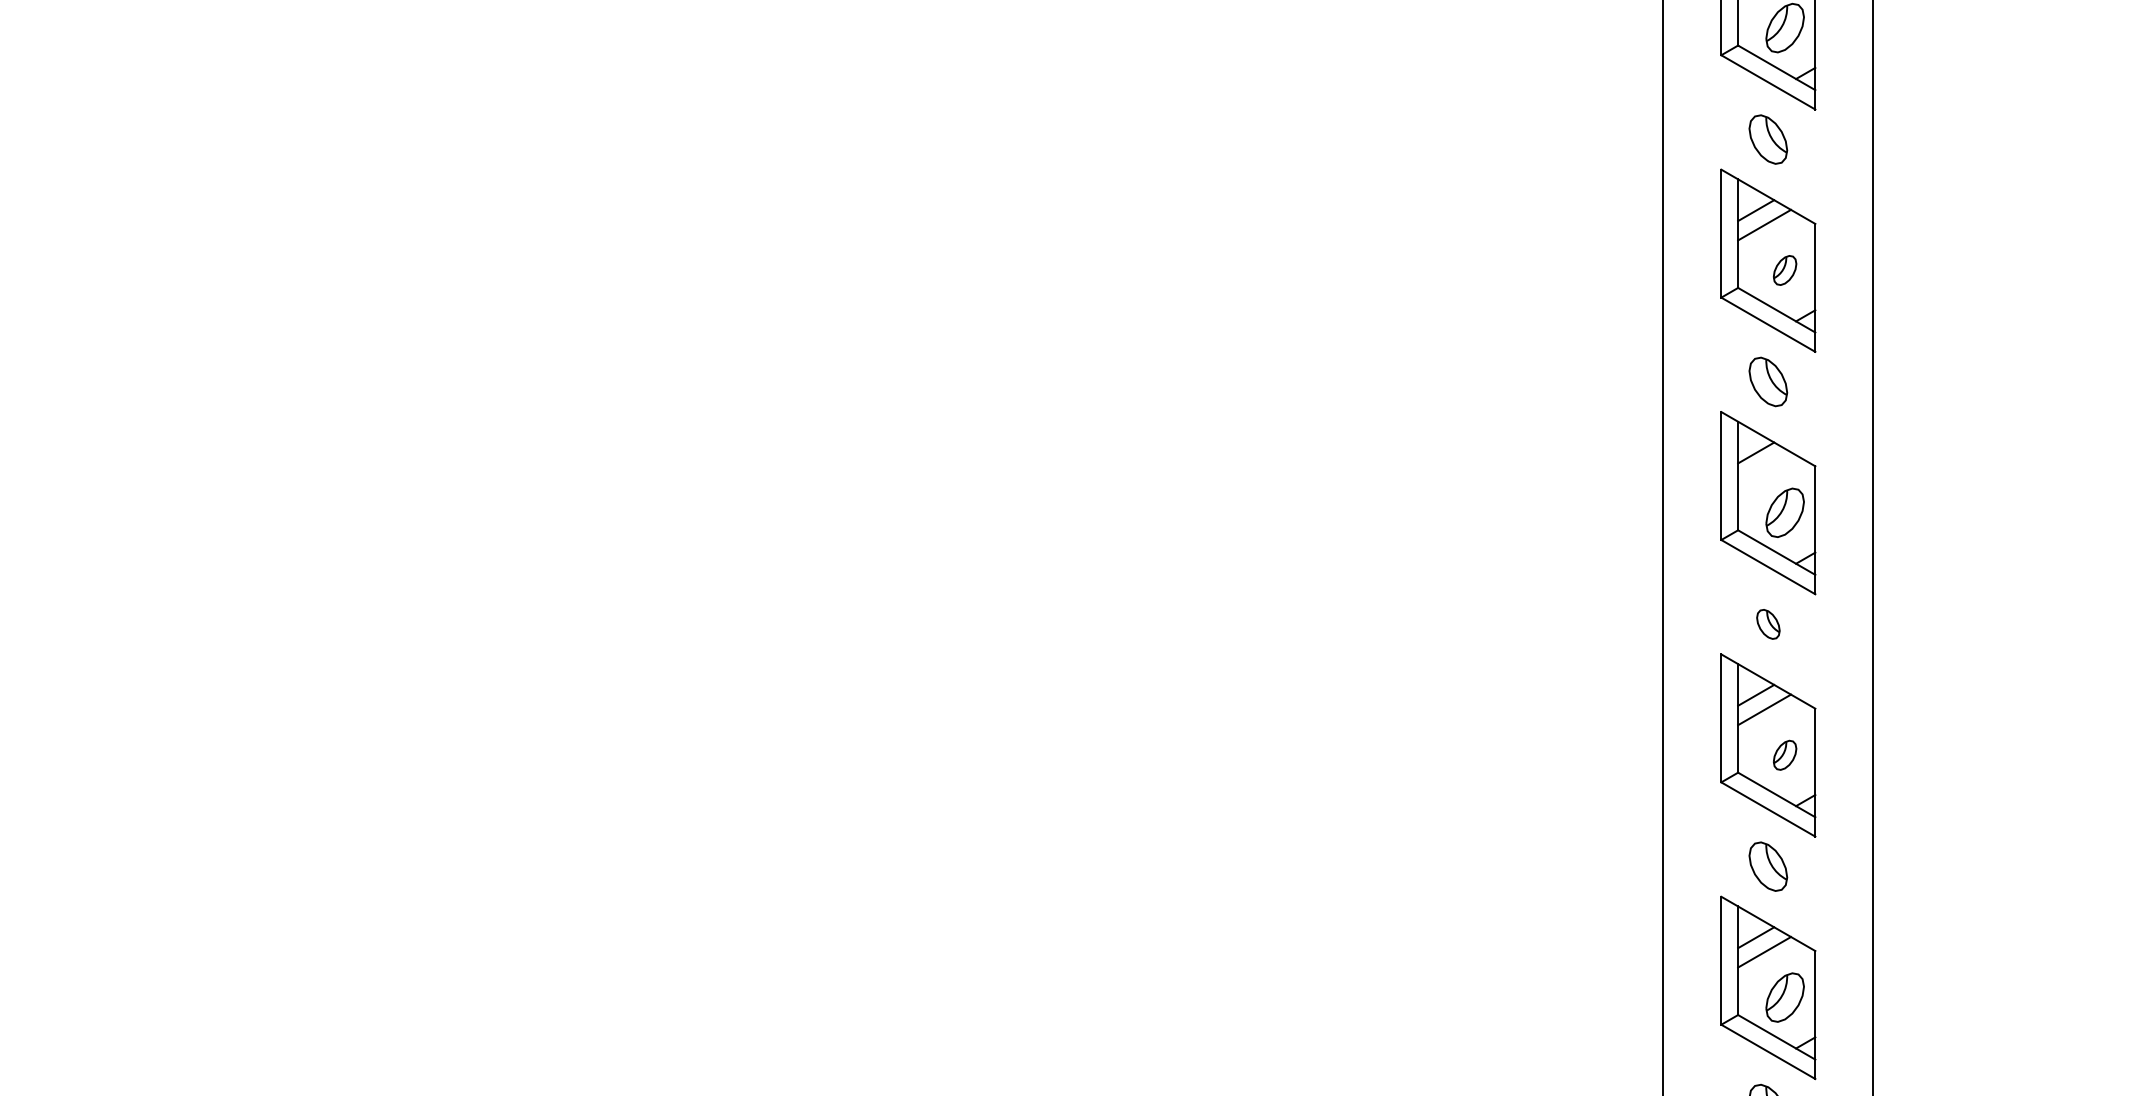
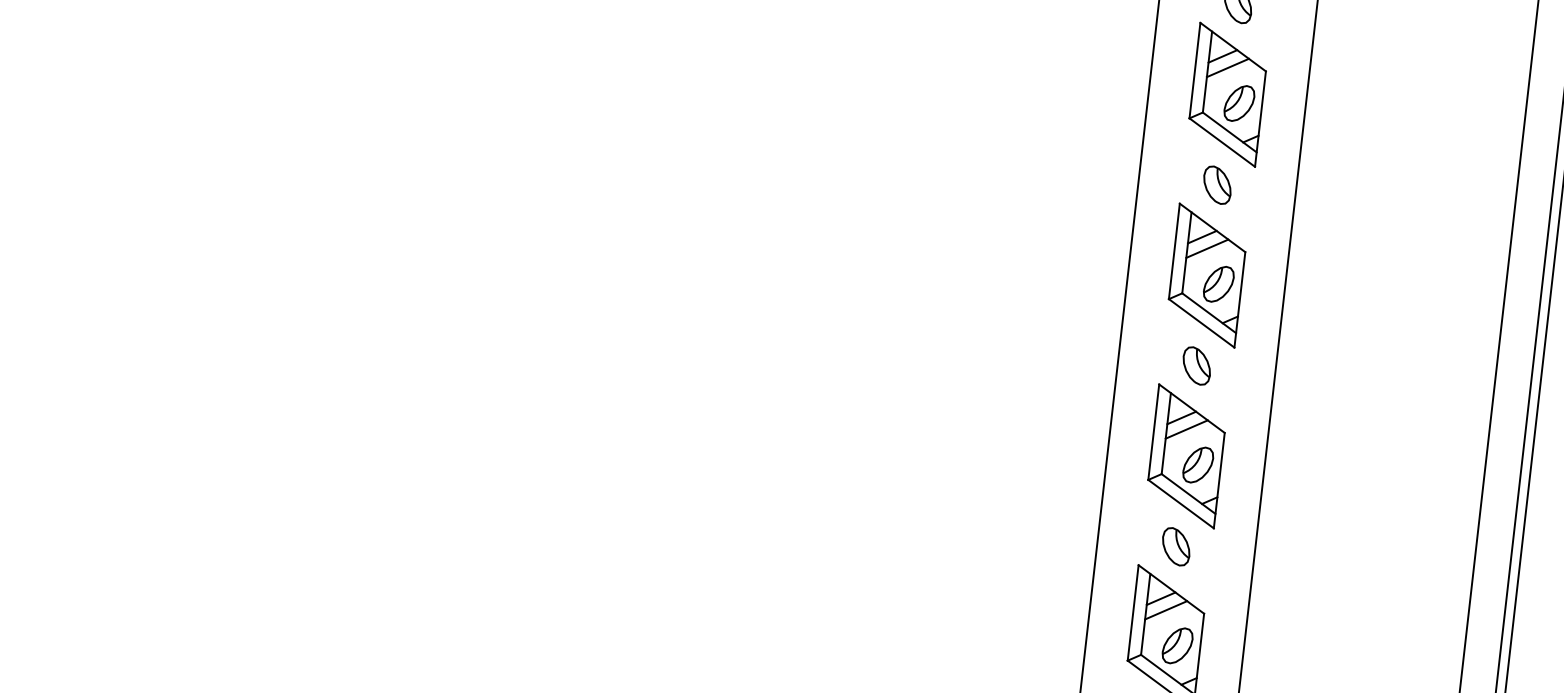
part: (1784, 270) -> (1218, 284), size x1.67
line: (1764, 467) -> (1186, 429), added
part: (1768, 624) -> (1176, 546), size x1.67
part: (1784, 755) -> (1177, 646), size x1.67

